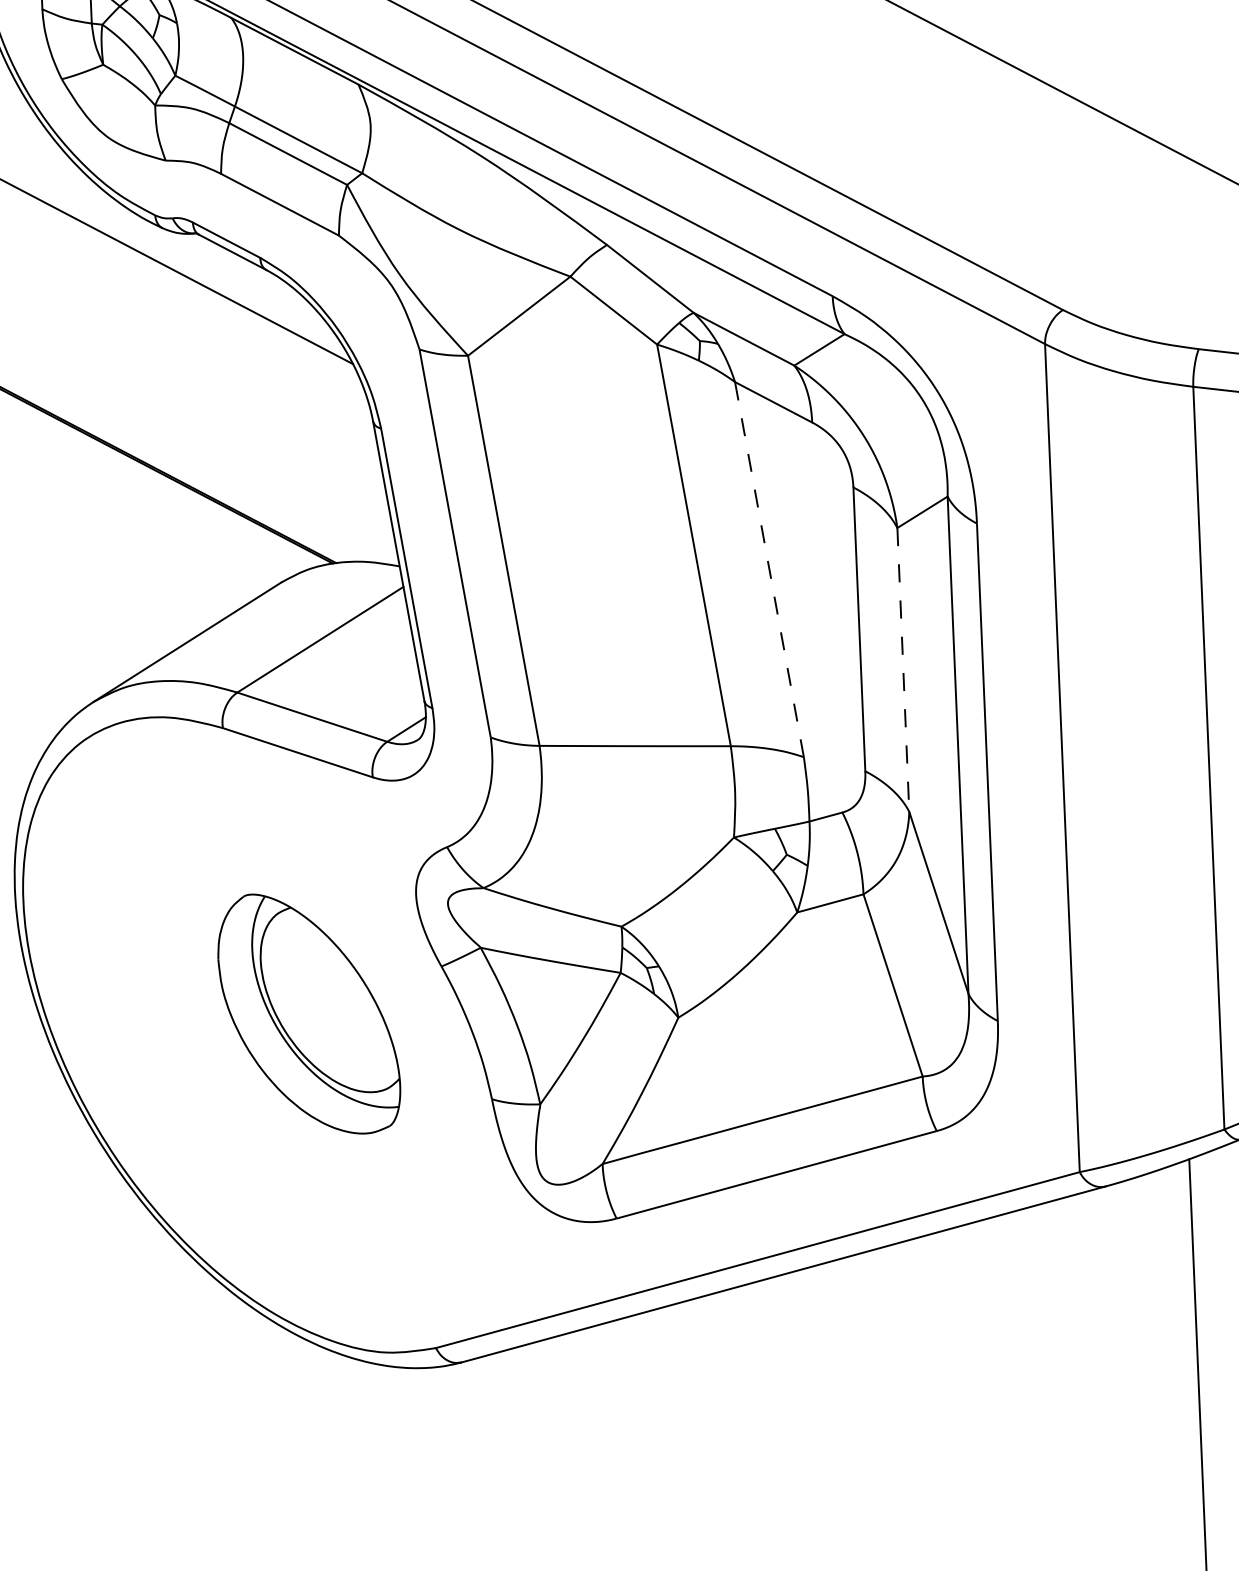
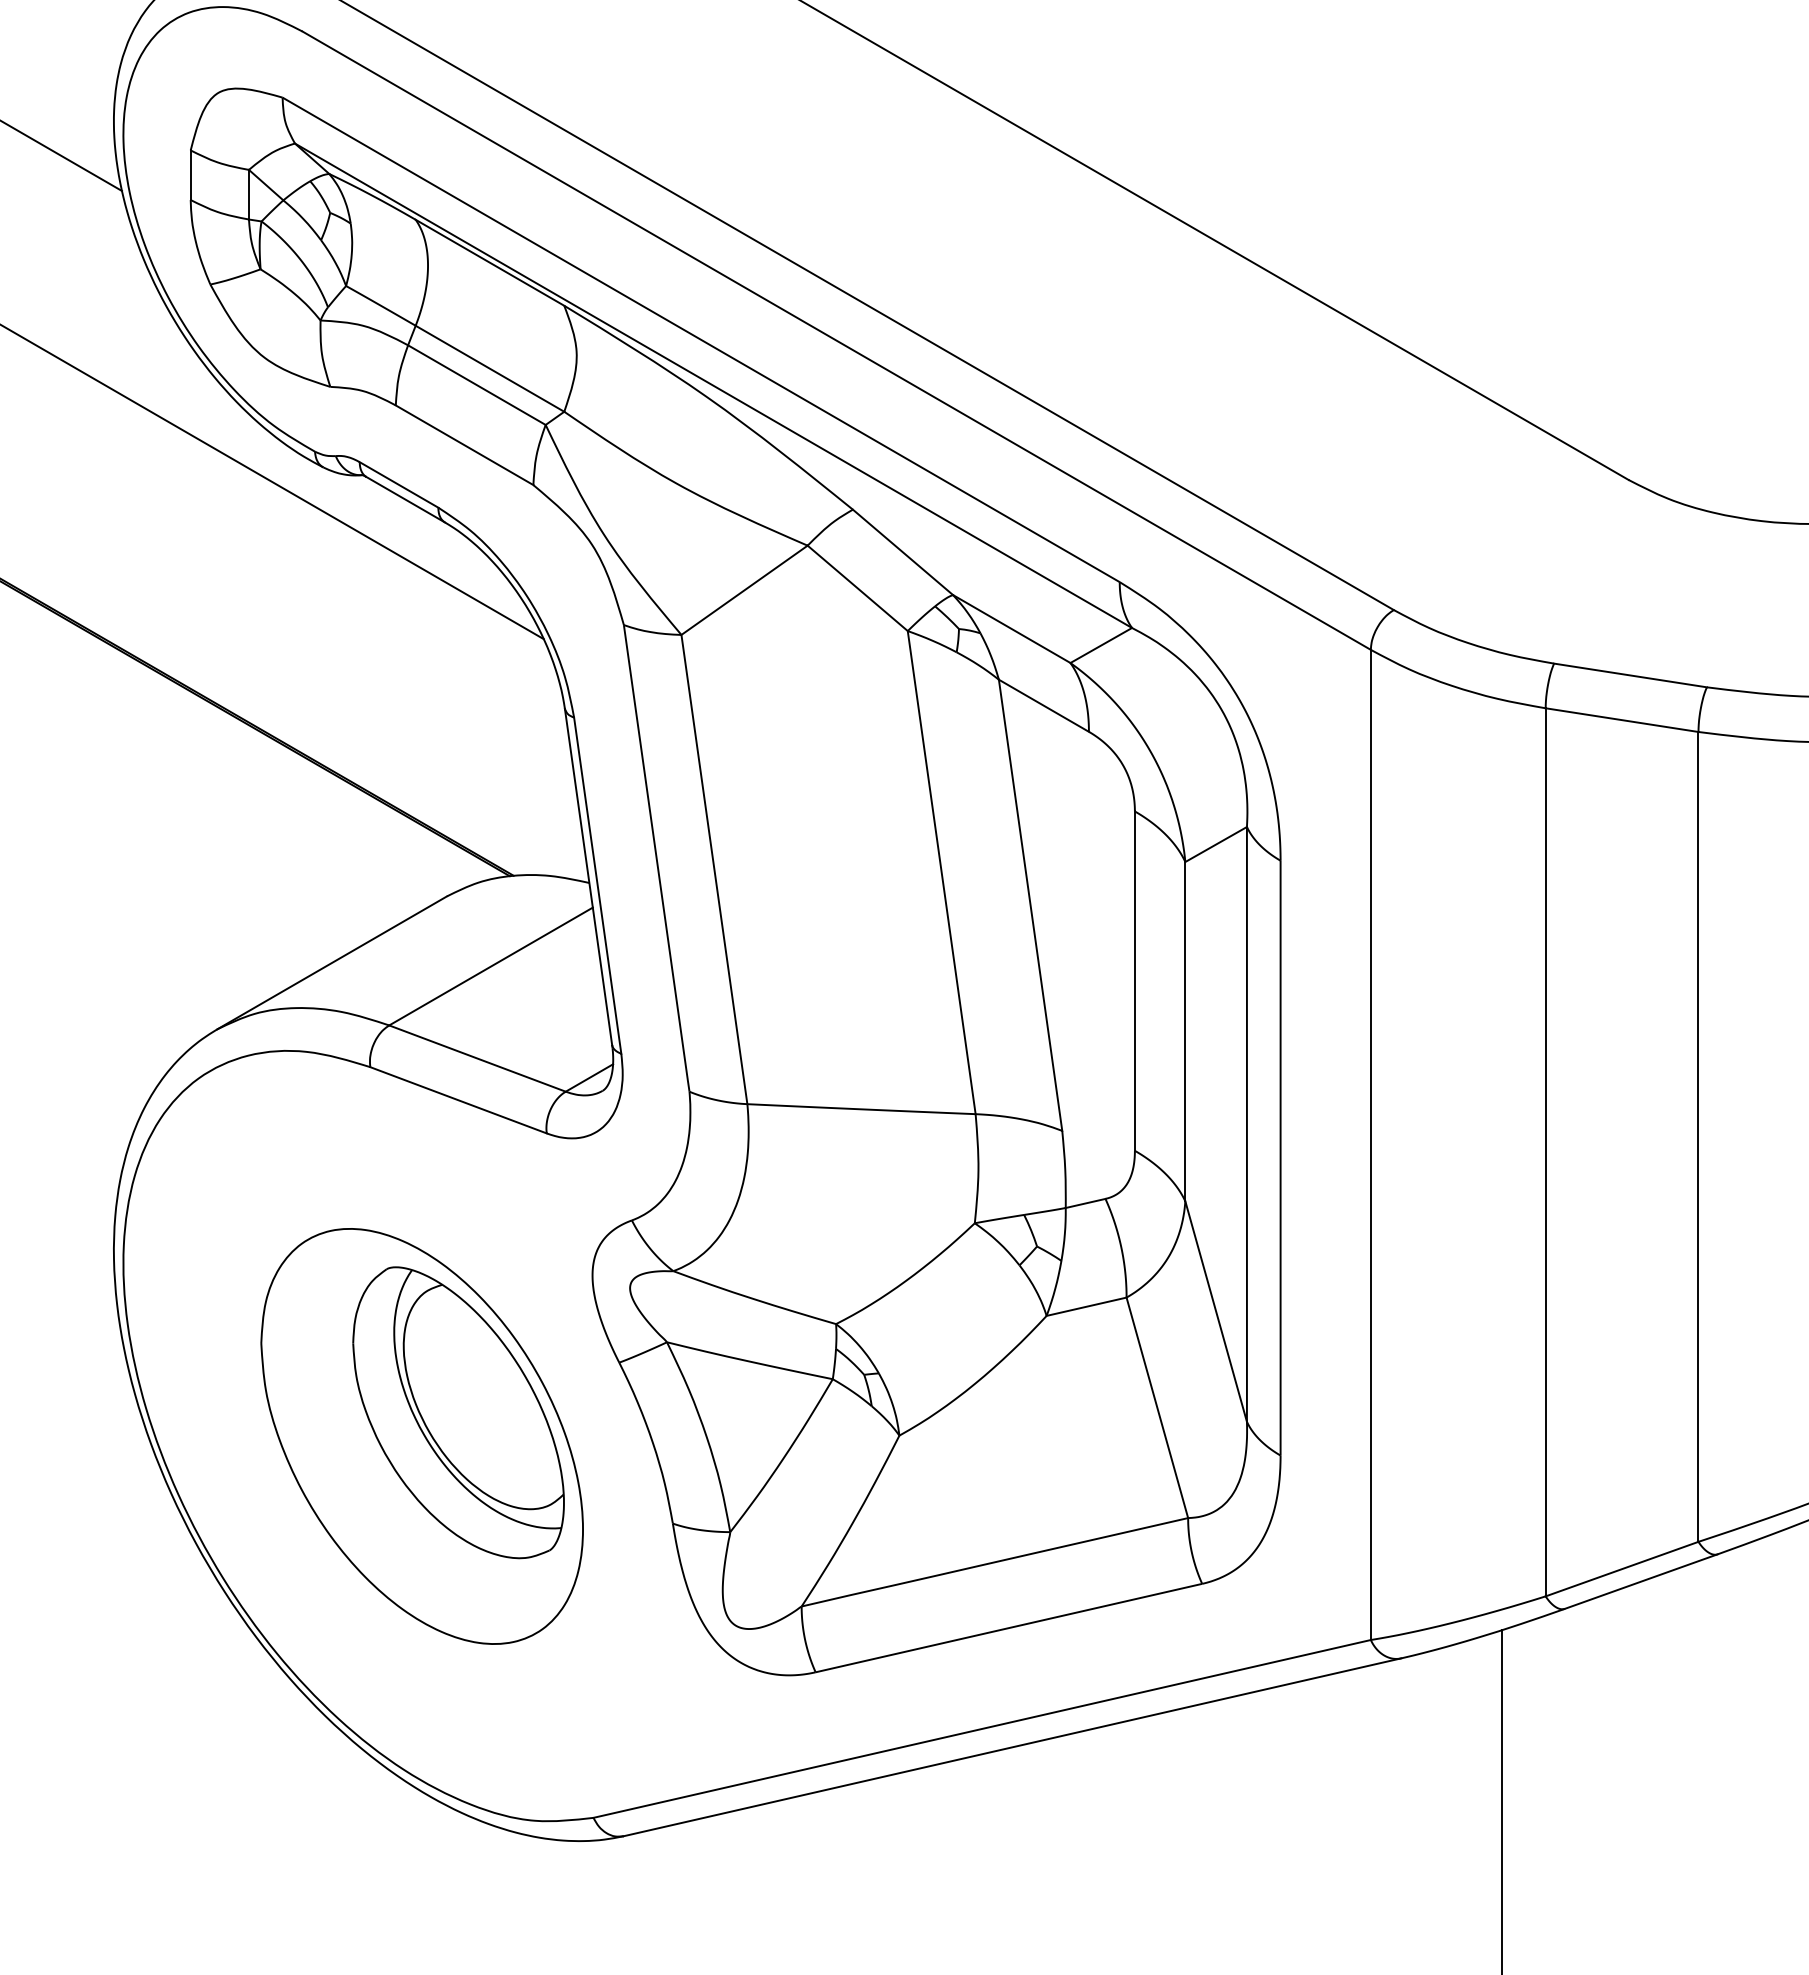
line: (769, 569) -> (1030, 905), dashed -> solid
line: (903, 669) -> (1185, 1031), dashed -> solid
part: (278, 1035) -> (421, 1436), added

